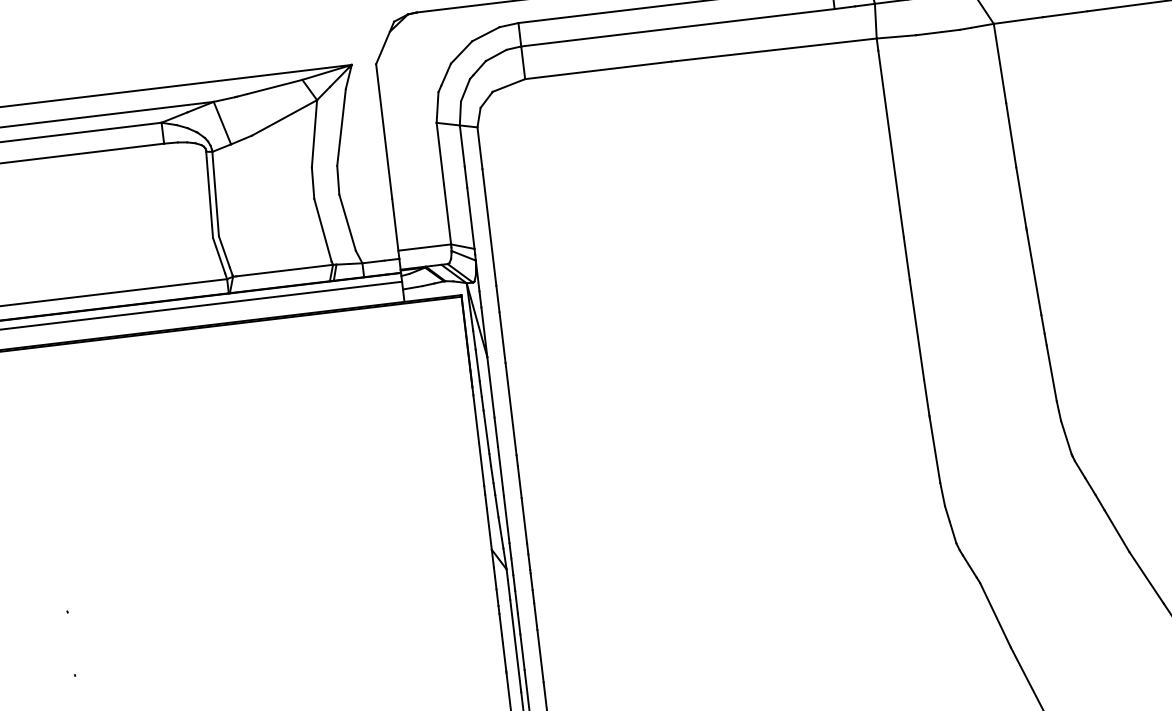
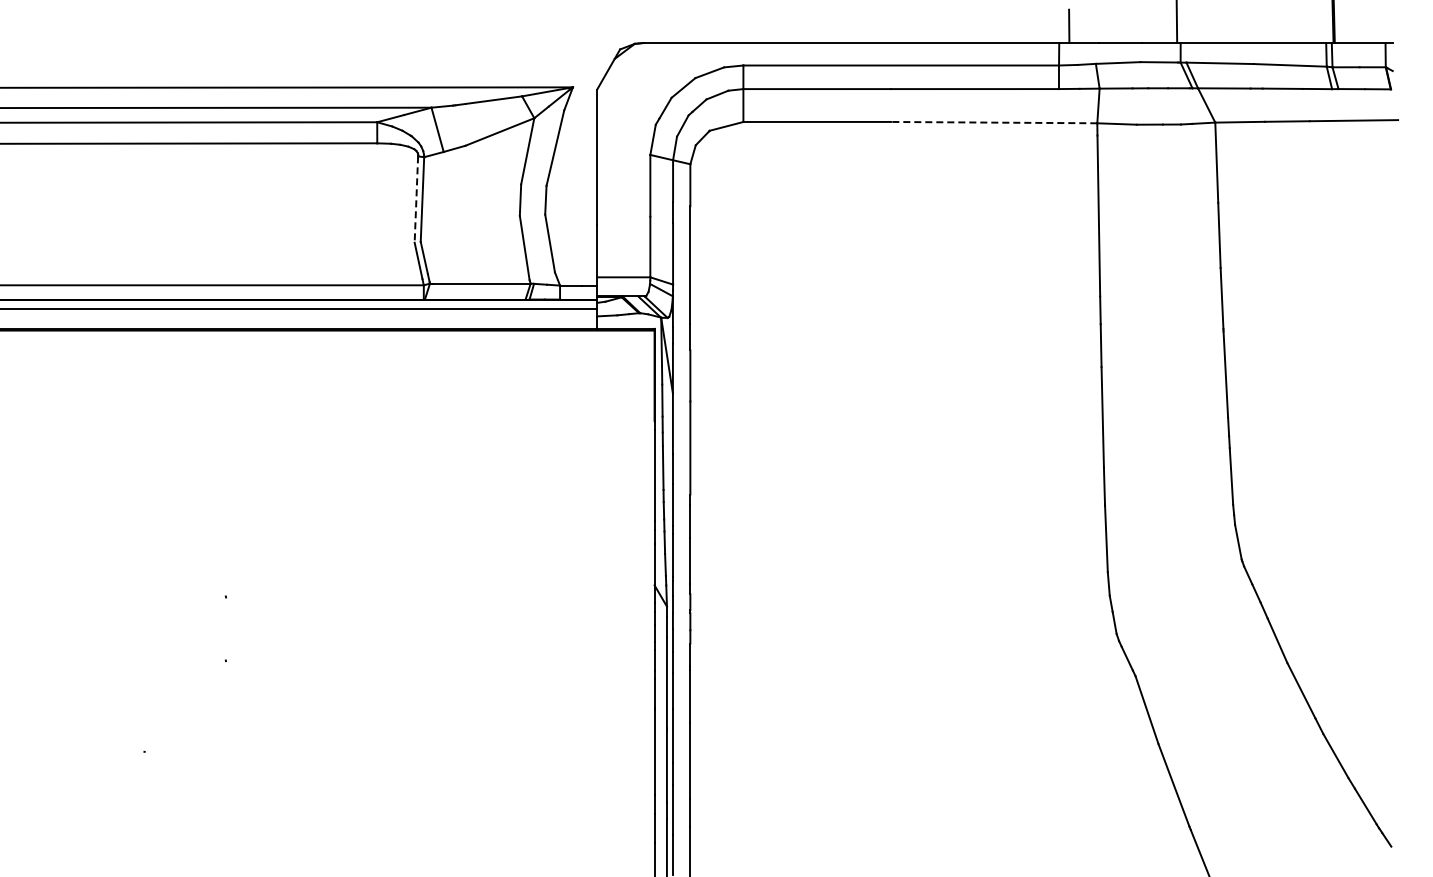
line: (773, 50) -> (993, 122), solid -> dashed
line: (209, 195) -> (416, 200), solid -> dashed

